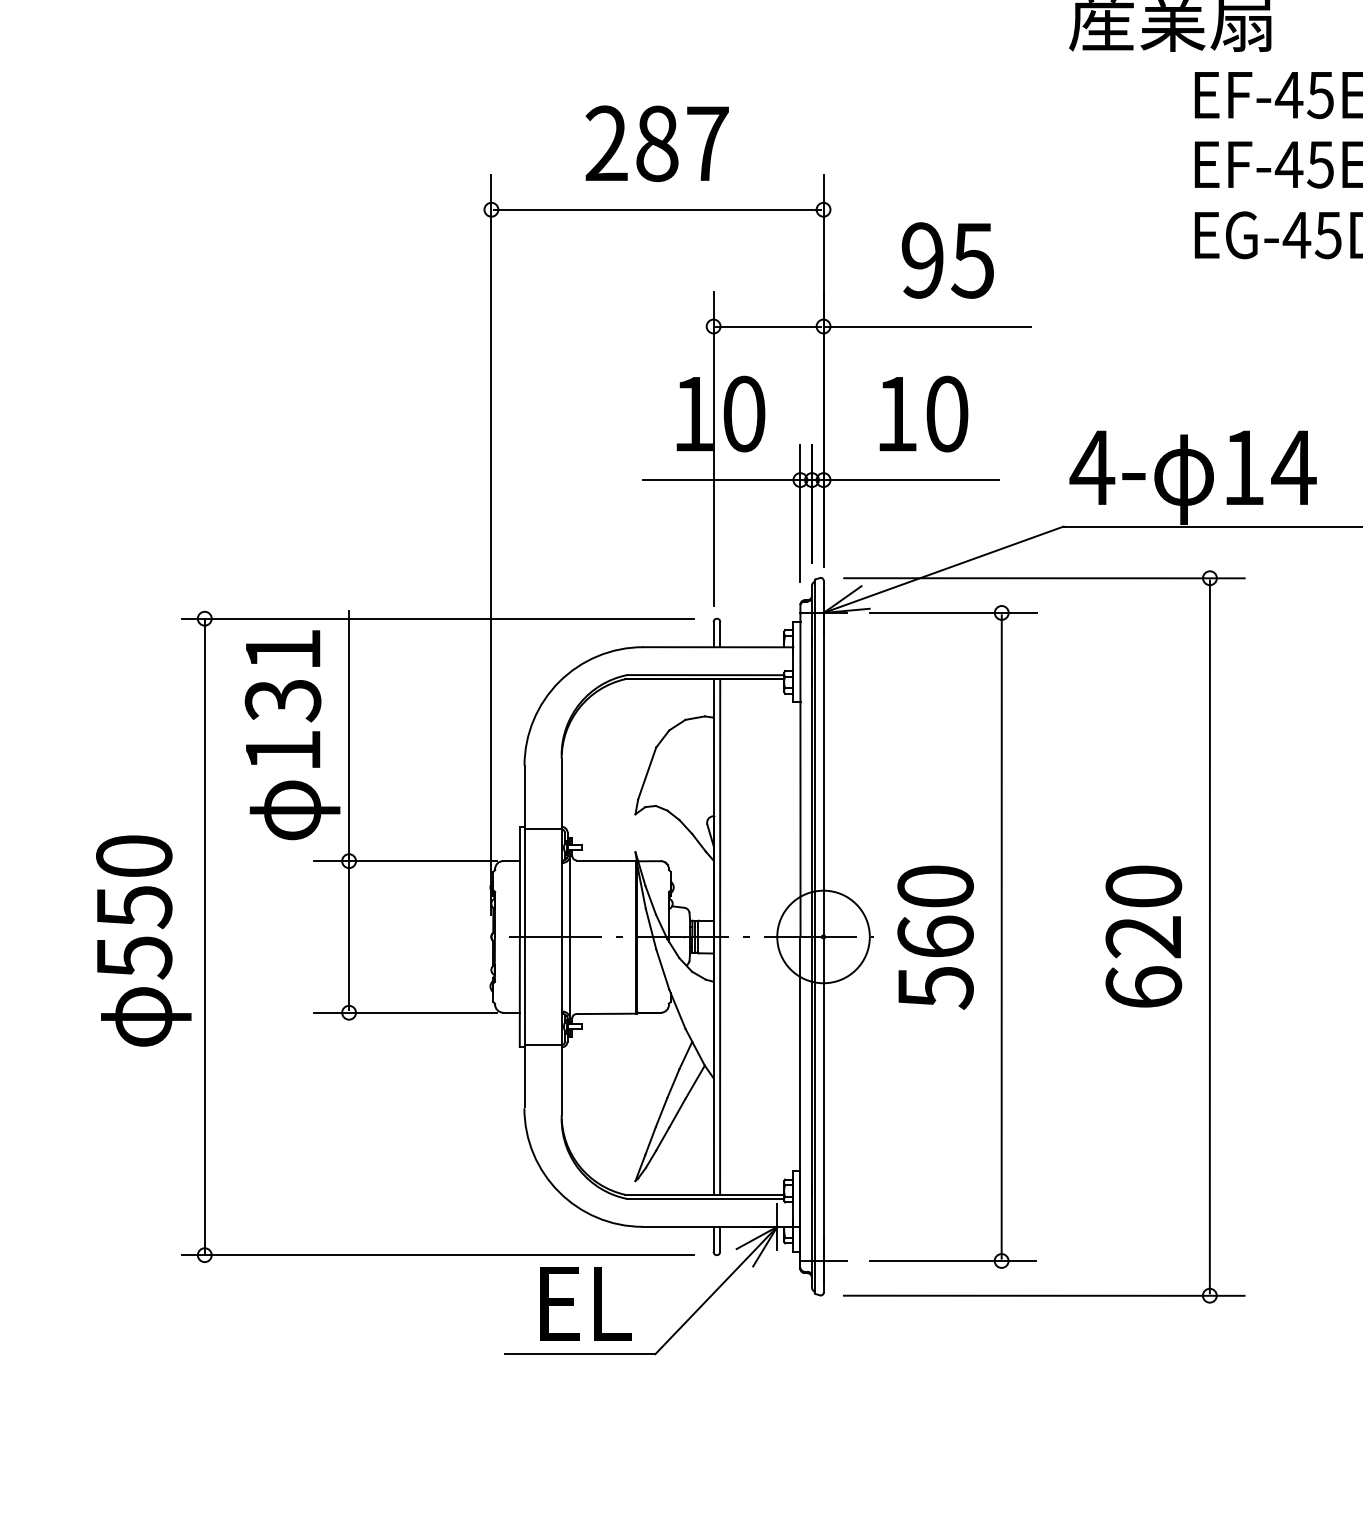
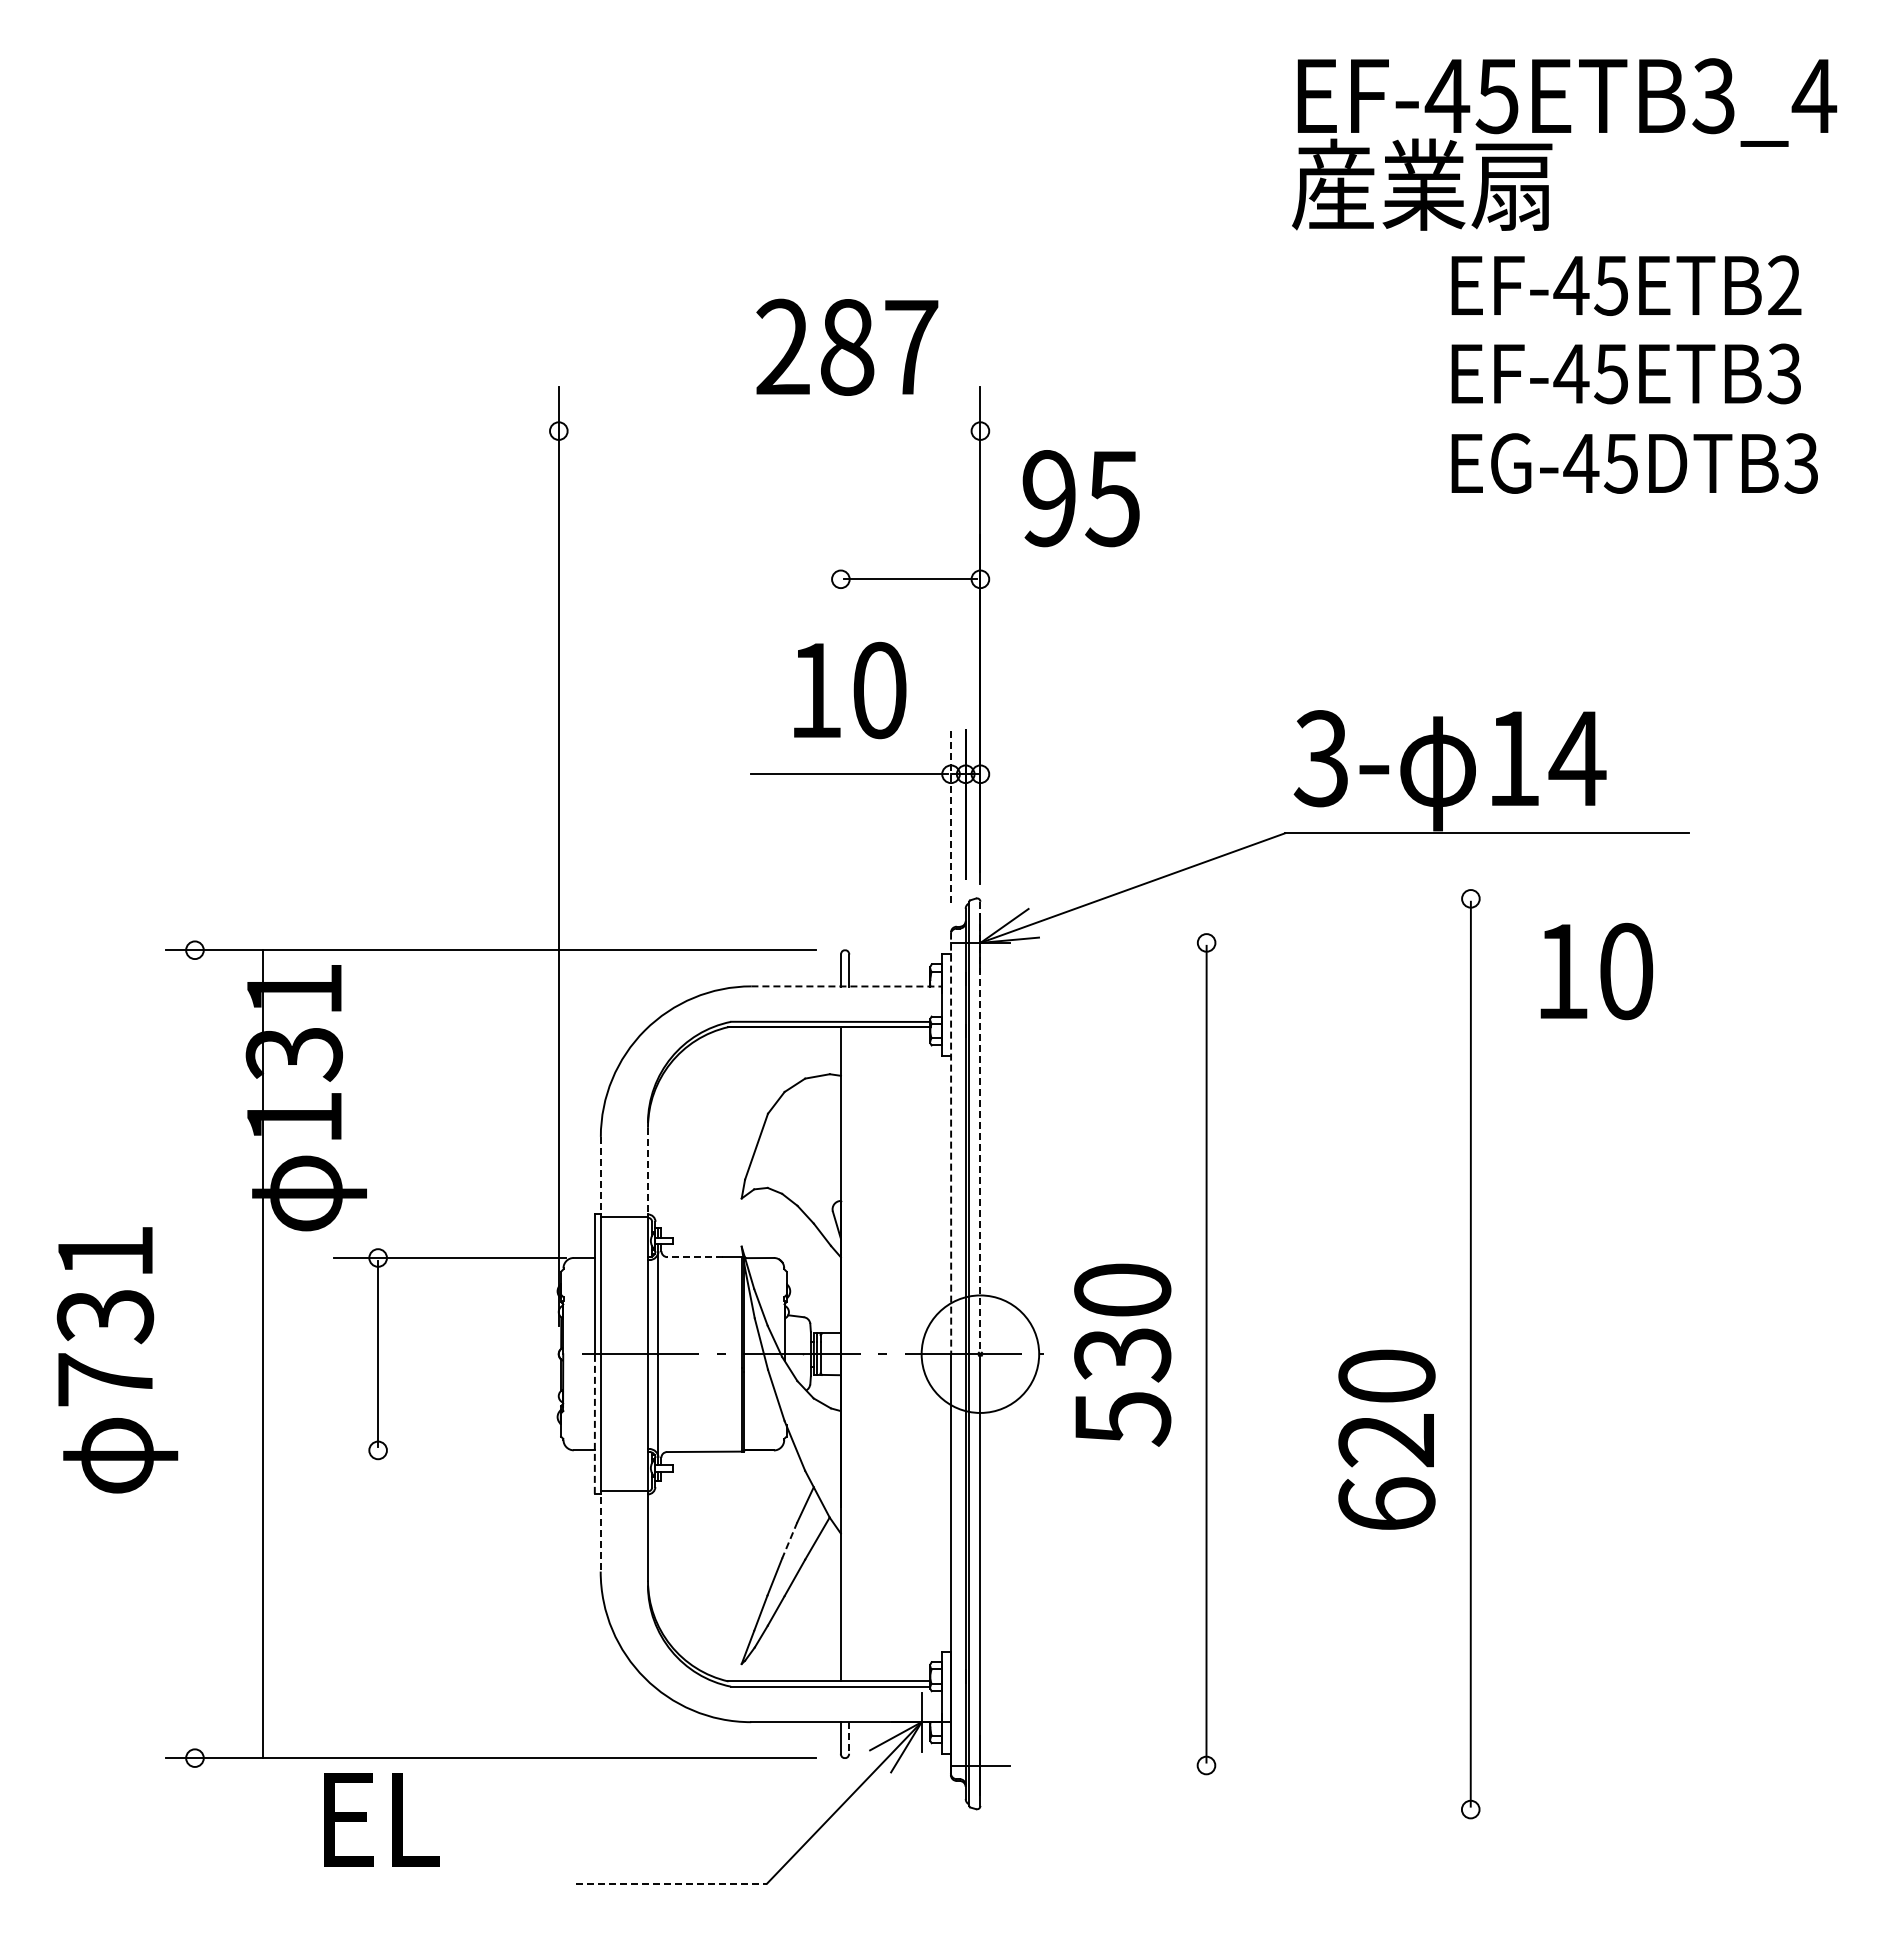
text: (657, 143) -> (847, 346), moved
line: (657, 210) -> (769, 431), removed
text: (947, 260) -> (1080, 498), moved
line: (926, 326) -> (1111, 579), removed
text: (923, 414) -> (1596, 971), moved
line: (713, 448) -> (840, 734), removed
text: (1092, 467) -> (1321, 758), 4- -> 3-
line: (911, 480) -> (1092, 774), removed
line: (800, 513) -> (951, 816), solid -> dashed
line: (1044, 577) -> (1260, 898), removed
line: (952, 612) -> (1144, 942), removed
line: (718, 647) -> (847, 986), solid -> dashed
line: (349, 735) -> (378, 1098), removed
line: (823, 759) -> (980, 1128), solid -> dashed
line: (800, 770) -> (951, 1143), solid -> dashed
line: (561, 793) -> (647, 1171), solid -> dashed
line: (524, 796) -> (600, 1175), solid -> dashed
line: (599, 860) -> (695, 1257), solid -> dashed
text: (134, 907) -> (105, 1316), 550 -> 731
text: (1143, 936) -> (1386, 1439), moved
line: (204, 937) -> (262, 1354), moved
line: (720, 937) -> (849, 1354), removed
text: (935, 937) -> (1122, 1354), 560 -> 530
line: (519, 992) -> (594, 1424), solid -> dashed
line: (405, 1012) -> (449, 1450), removed
line: (524, 1076) -> (600, 1531), solid -> dashed
line: (673, 1083) -> (789, 1540), solid -> dashed
line: (720, 1238) -> (849, 1737), solid -> dashed
line: (952, 1260) -> (1144, 1765), removed
line: (1044, 1295) -> (1260, 1809), removed
text: (585, 1303) -> (381, 1819), moved
line: (580, 1353) -> (672, 1883), solid -> dashed

